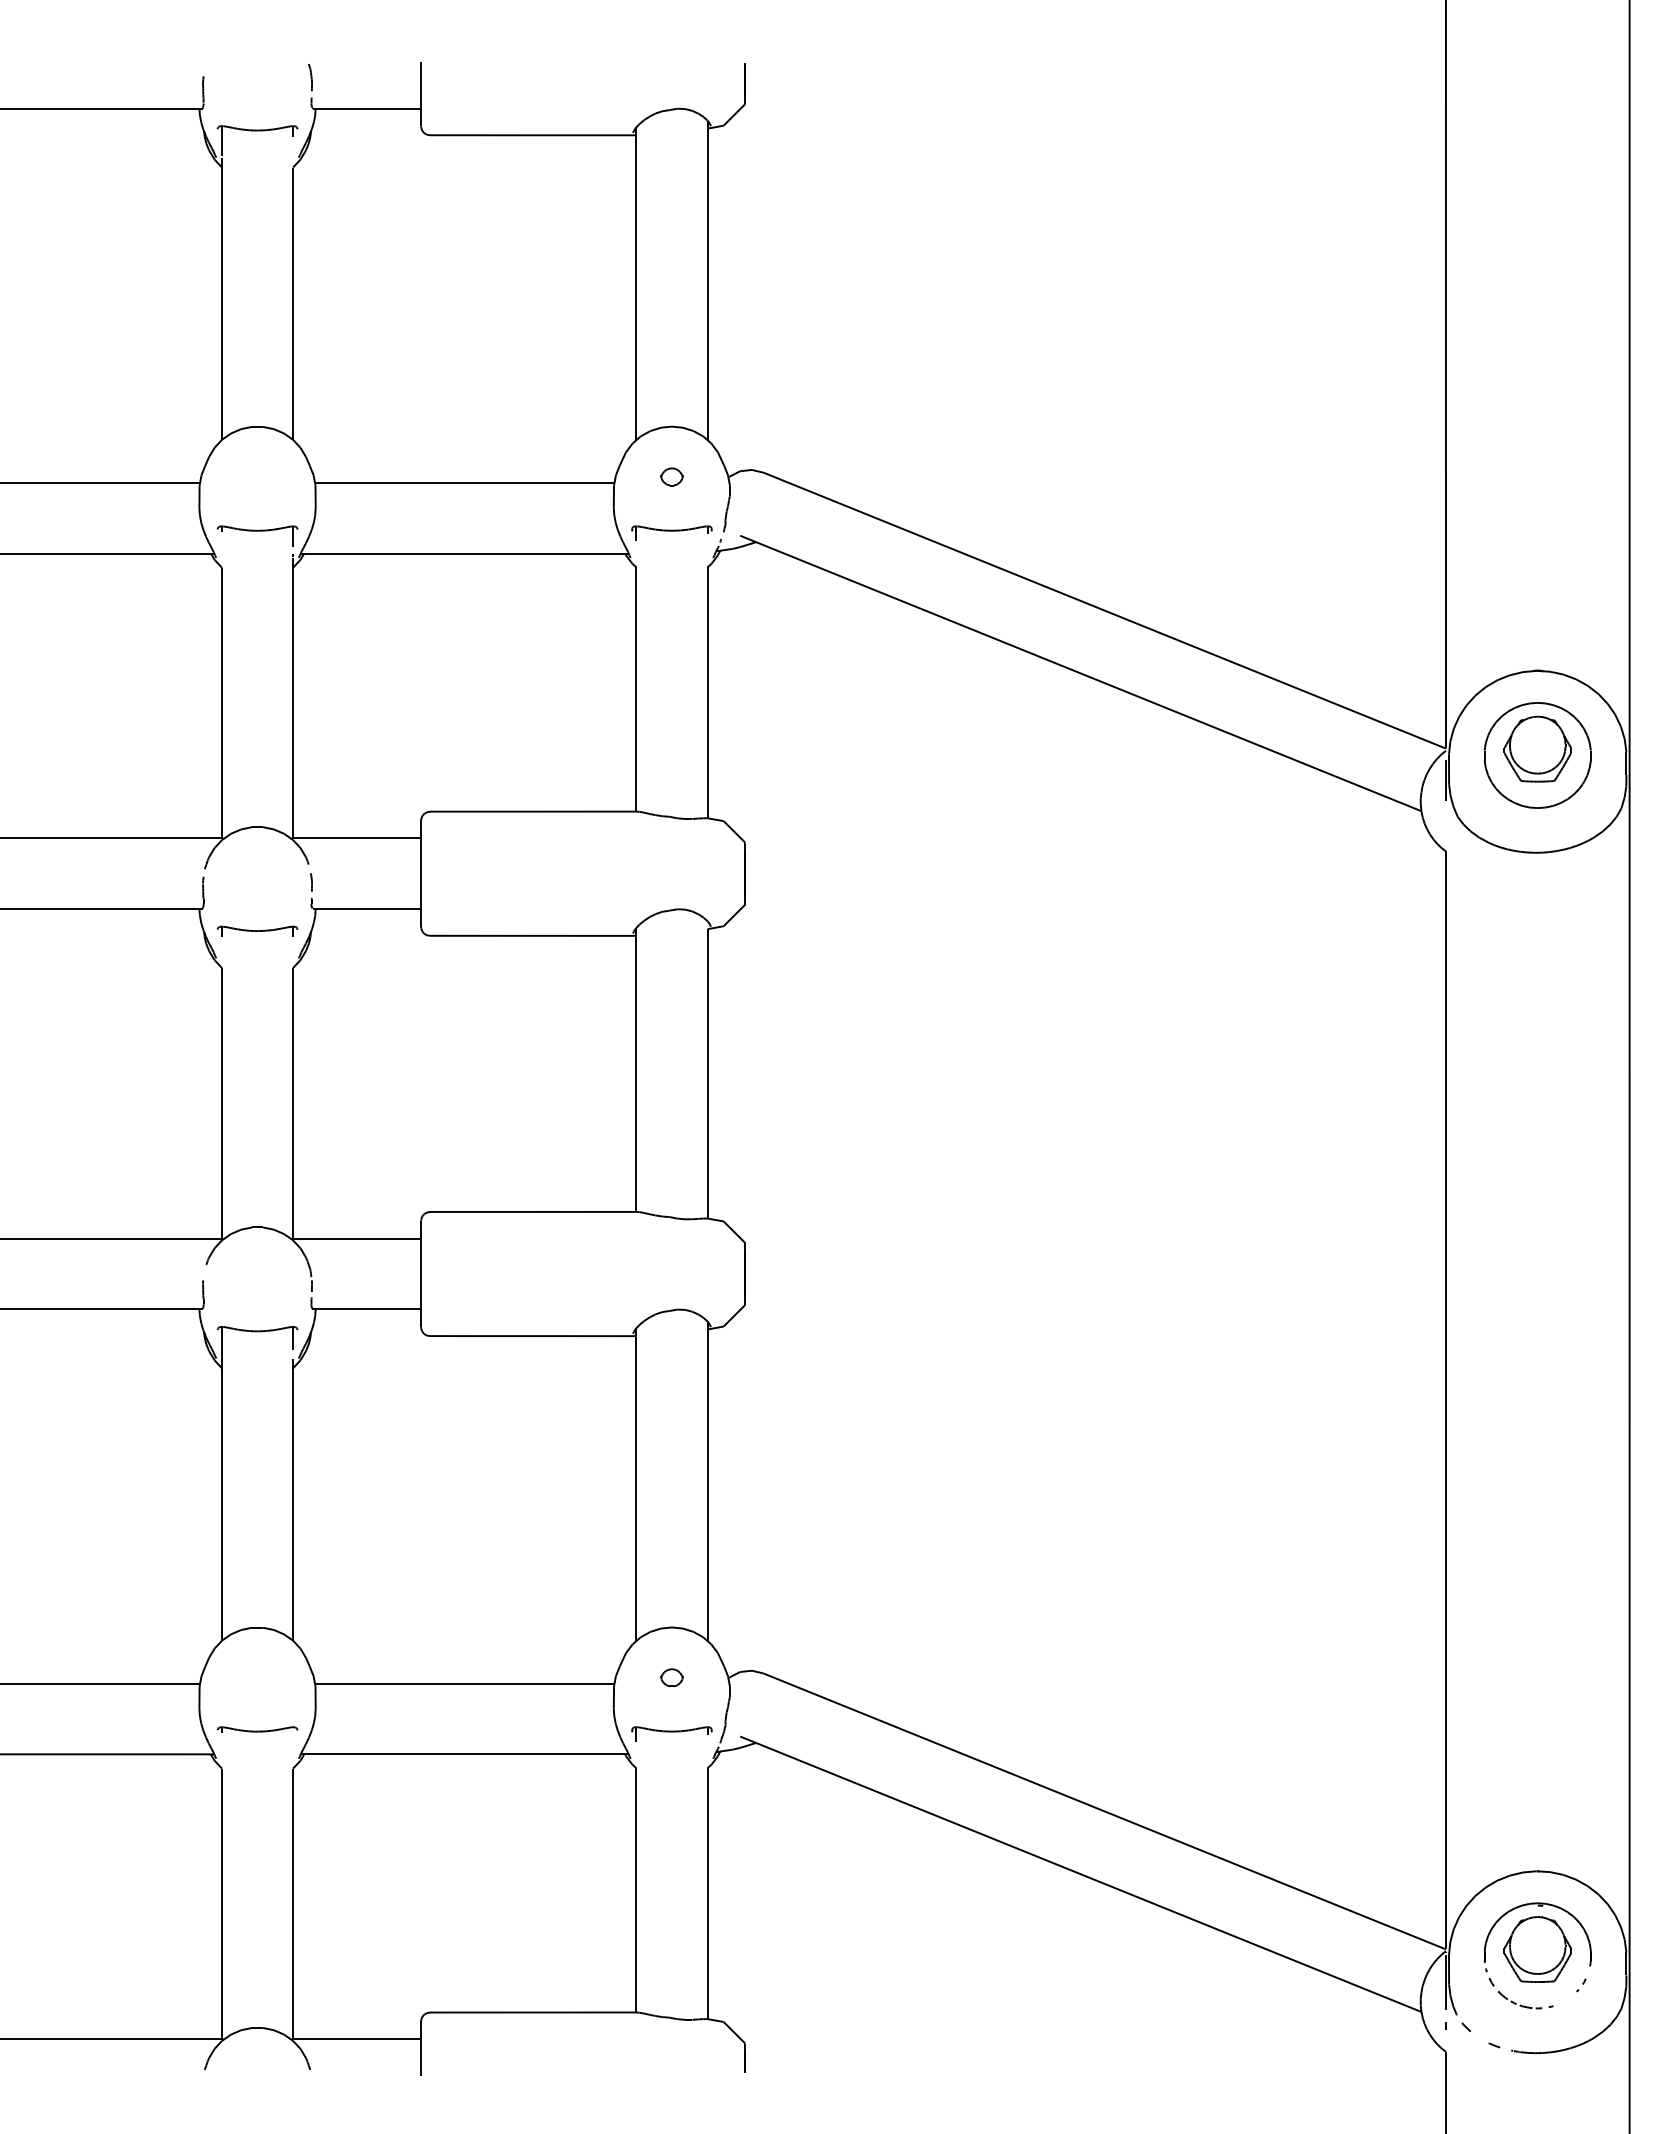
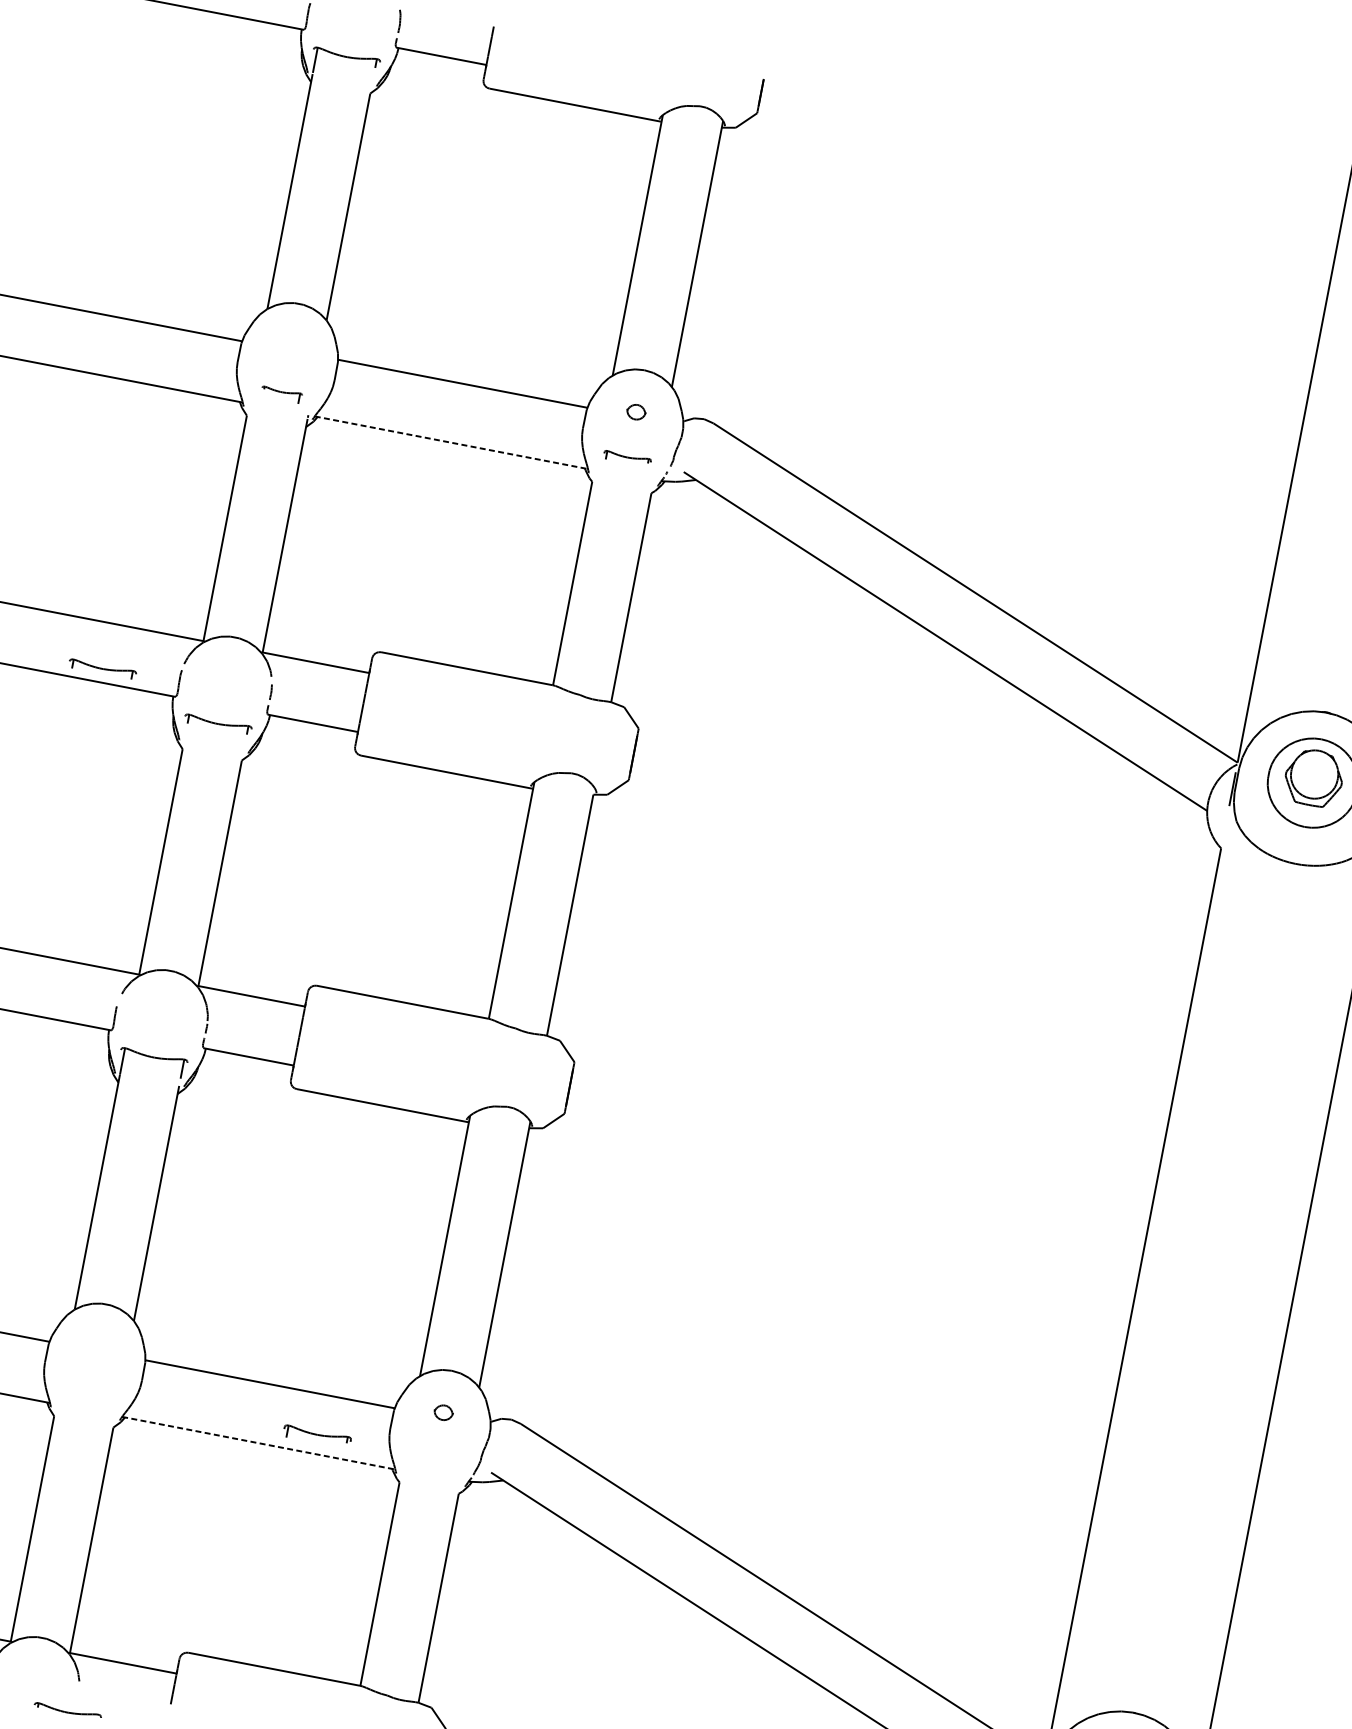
part: (671, 532) -> (627, 458), size x0.7
part: (257, 535) -> (281, 394), size x0.6
line: (464, 553) -> (451, 442), solid -> dashed
part: (111, 892) -> (102, 668), added
part: (257, 1729) -> (67, 1710), moved
part: (671, 1733) -> (316, 1436), moved
line: (464, 1754) -> (258, 1443), solid -> dashed

